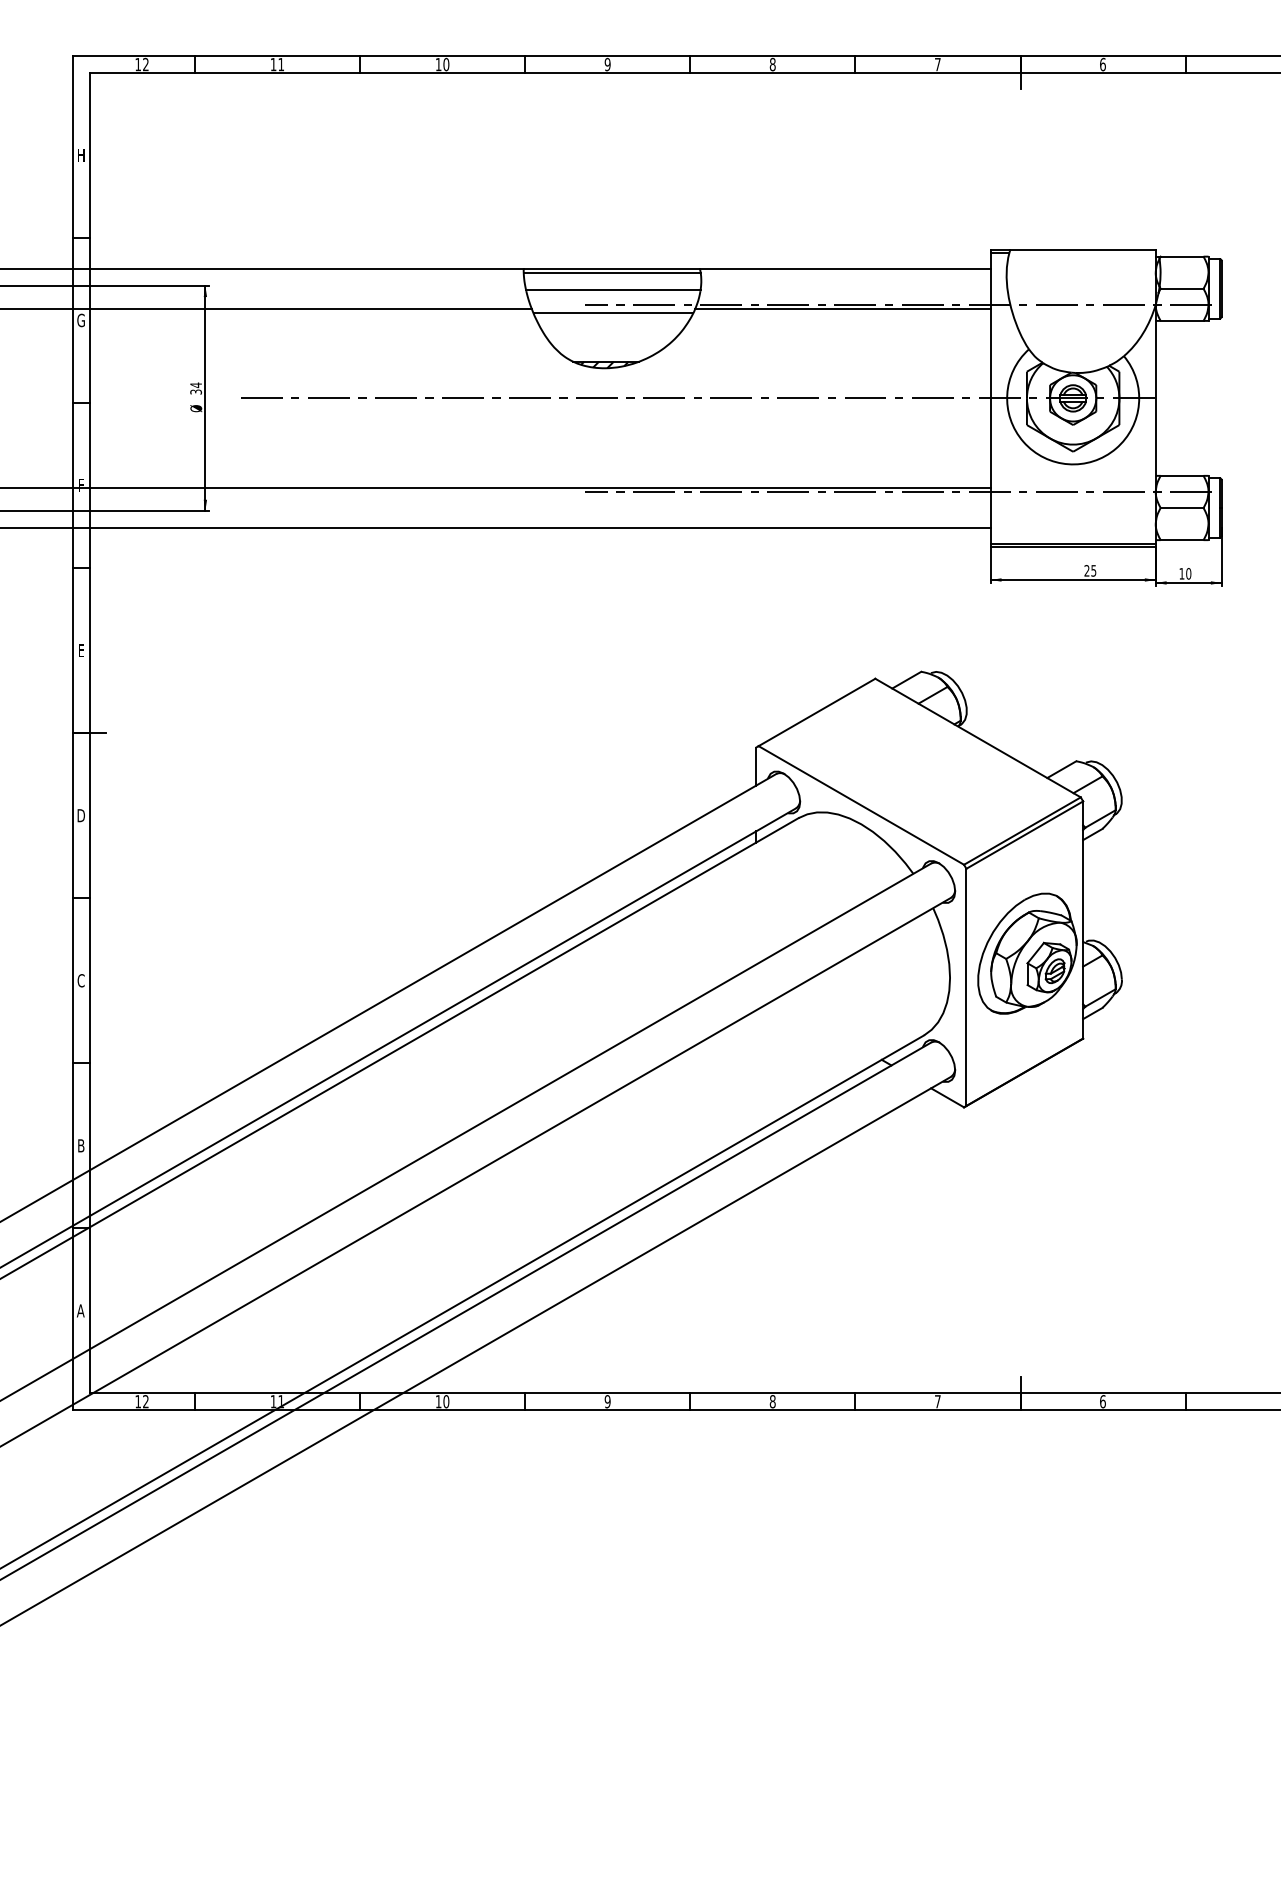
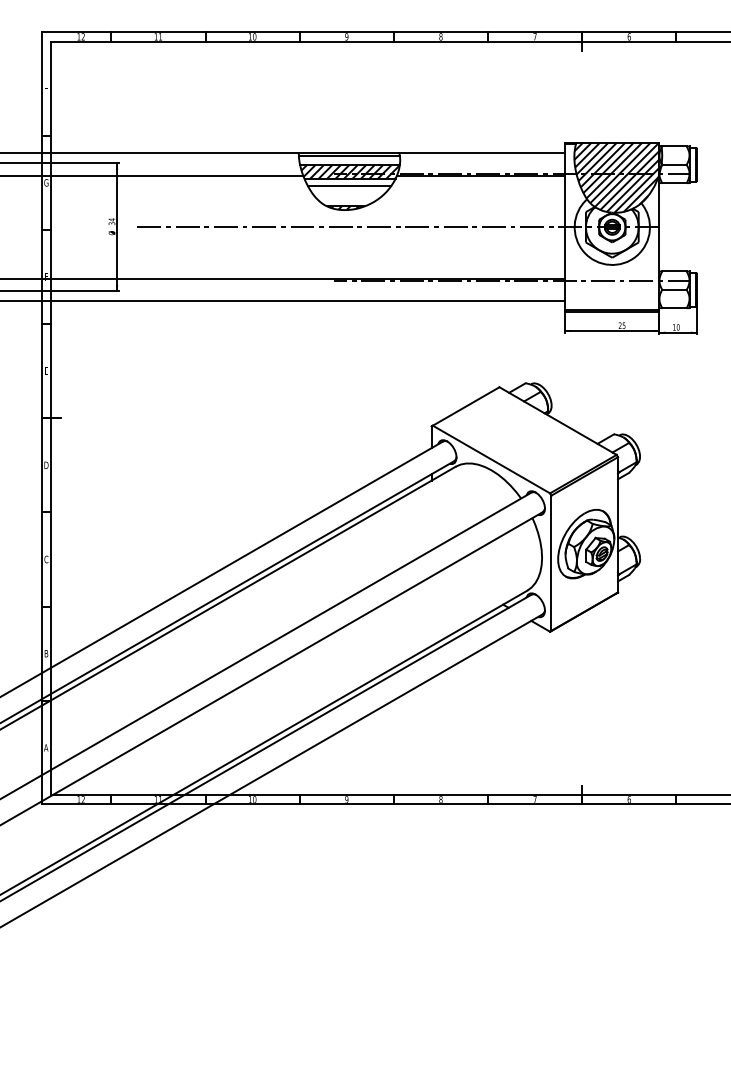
hatch: (614, 300) -> (350, 171), added
hatch: (1080, 311) -> (616, 177), added
line: (612, 325) -> (349, 185), added

